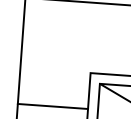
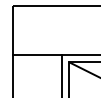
line: (52, 106) -> (37, 55), moved

